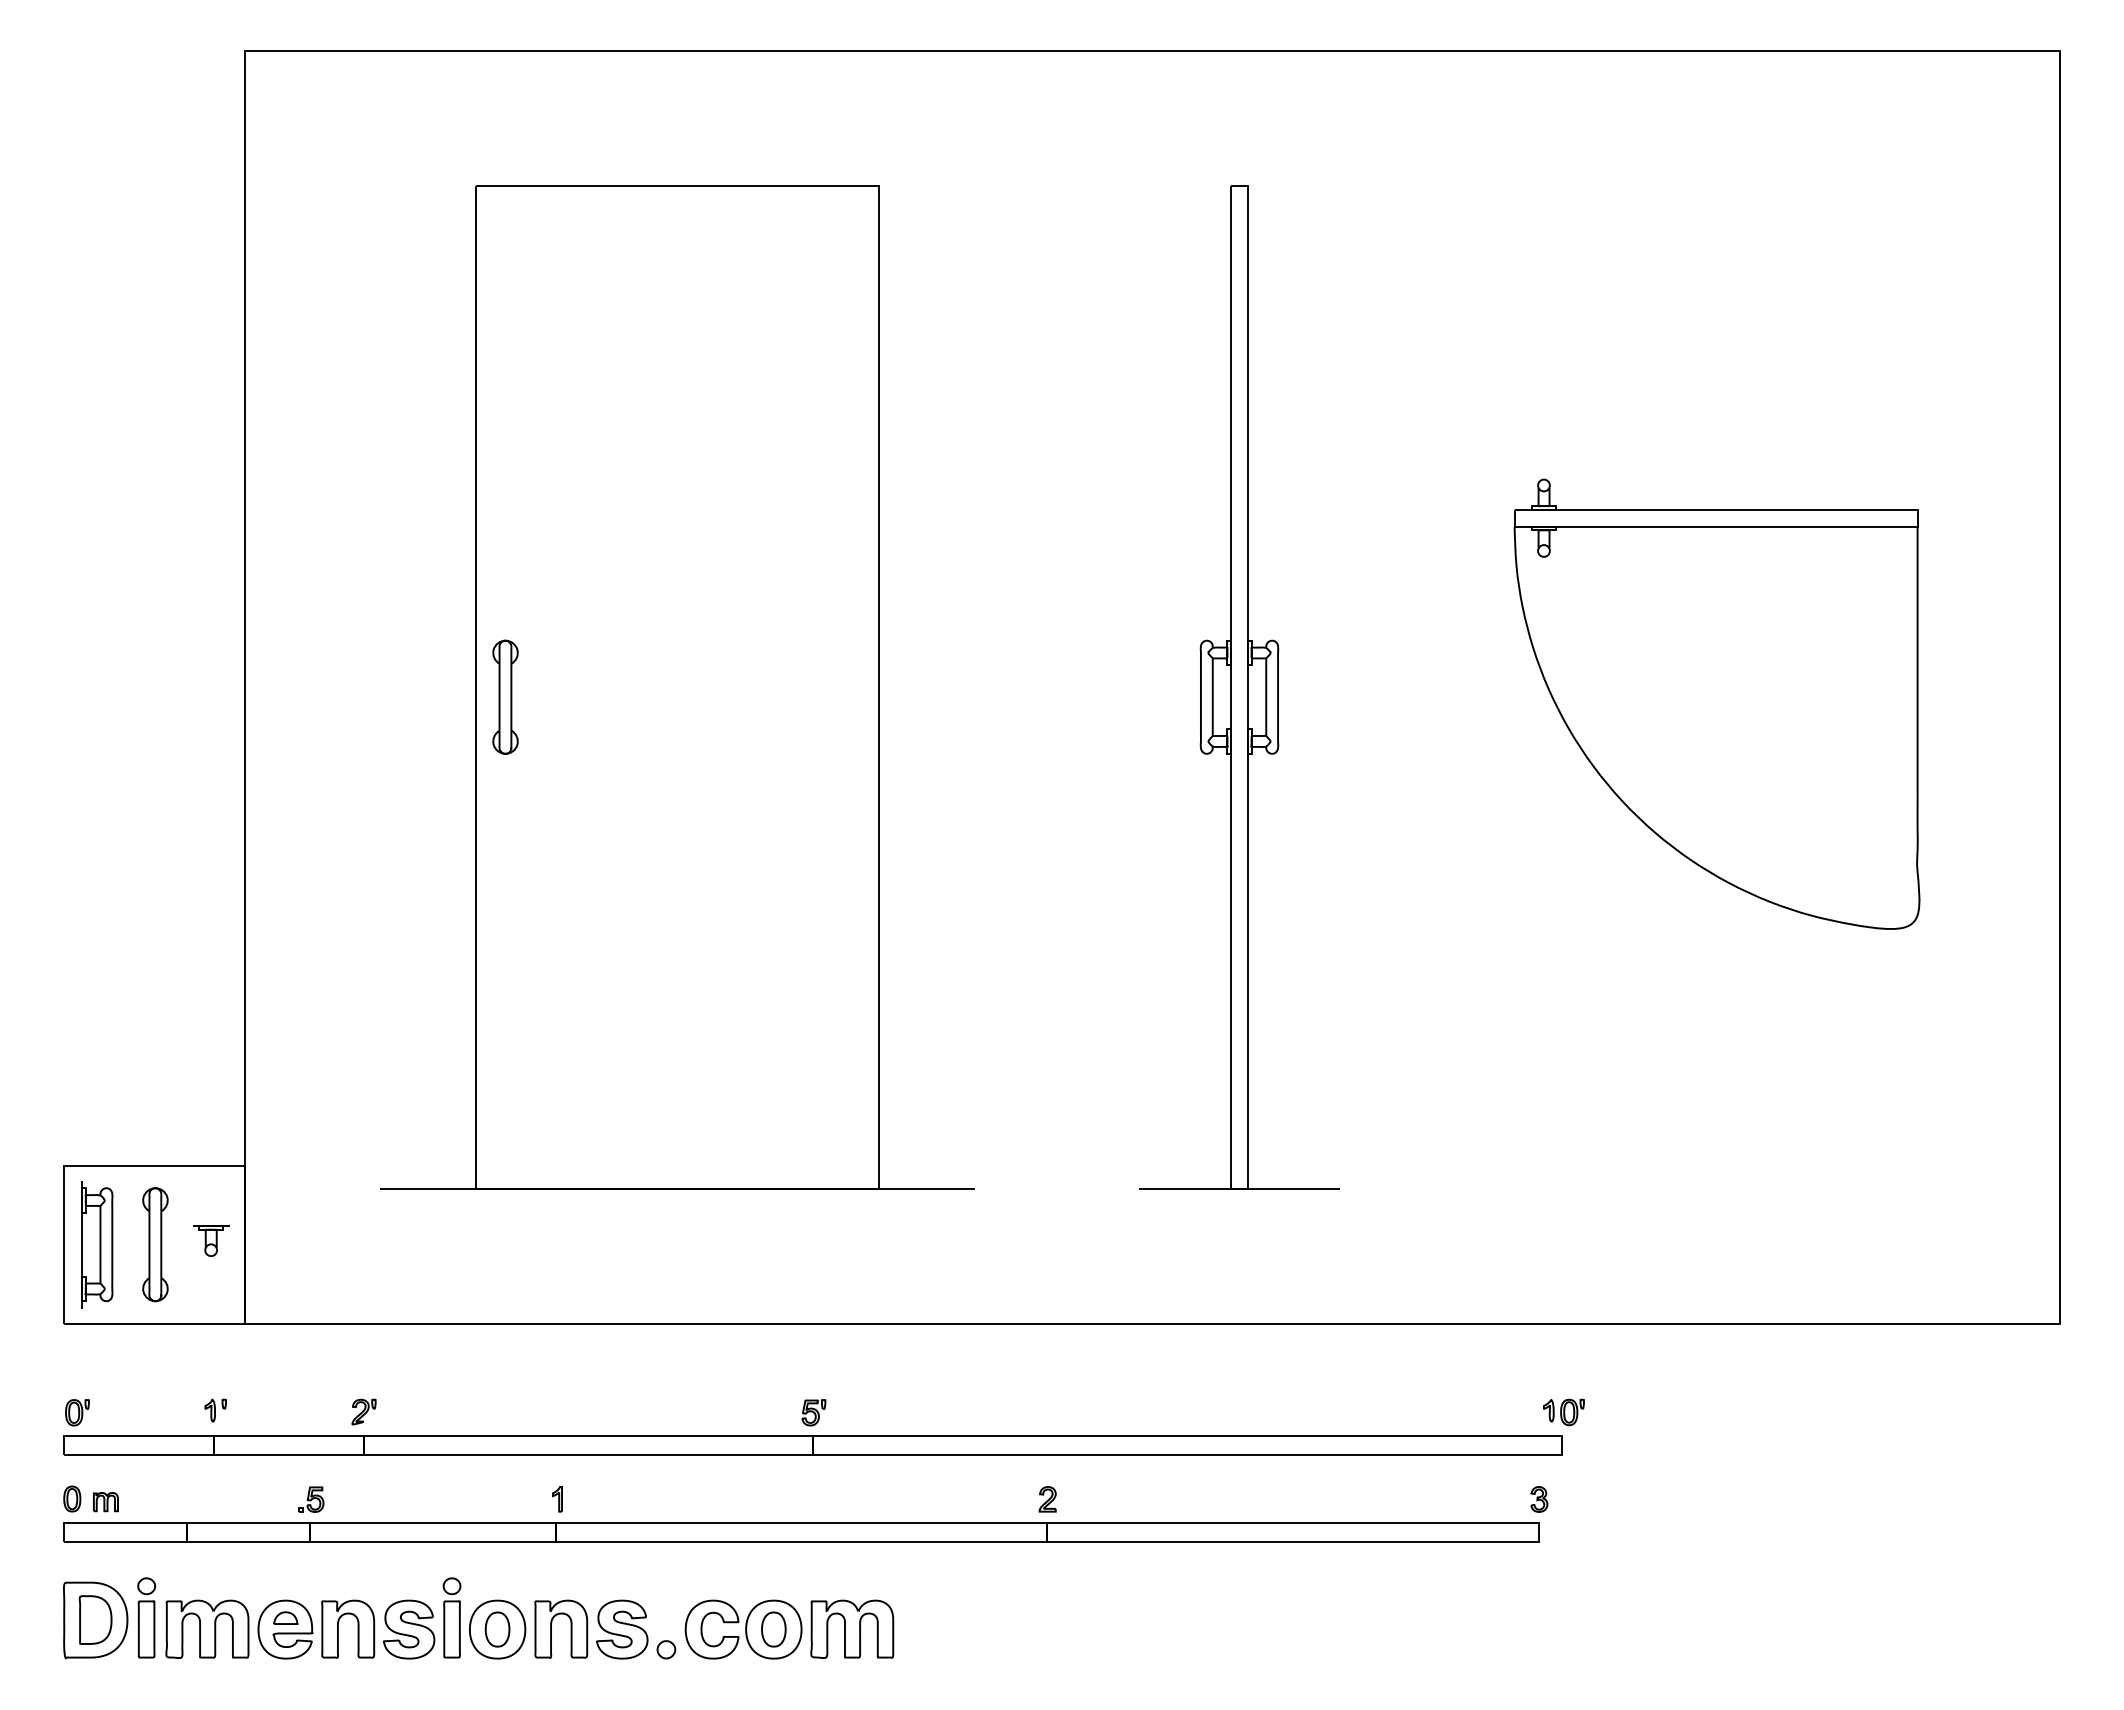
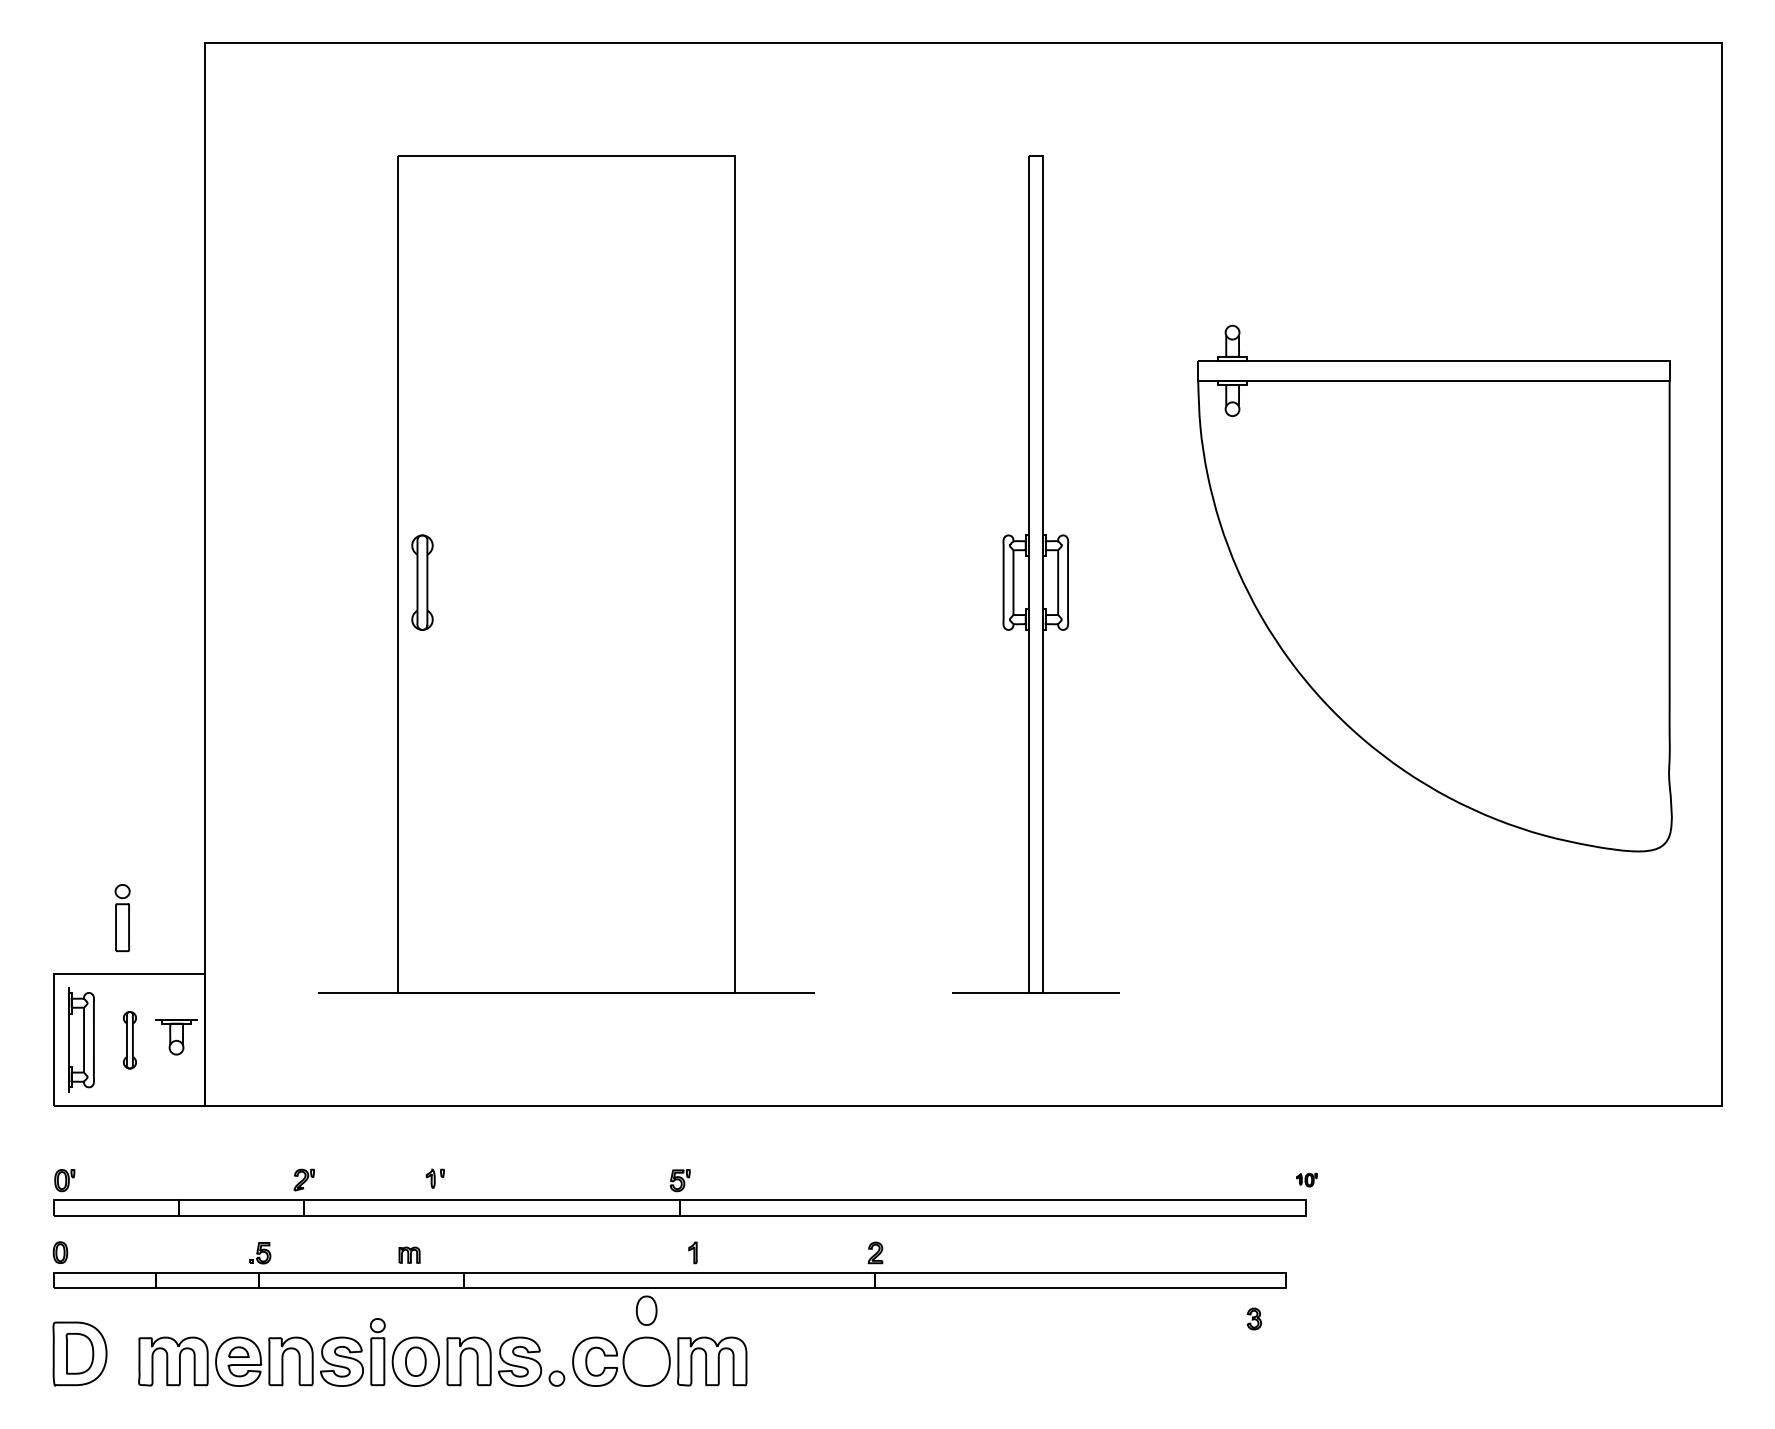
part: (1716, 704) -> (1434, 588), size x1.4
part: (211, 1241) -> (176, 1037), size x1.4
part: (154, 1245) -> (129, 1040), size x0.6
part: (214, 1410) -> (434, 1178), moved
part: (1563, 1411) -> (1306, 1179), size x0.6
part: (556, 1498) -> (692, 1252), moved
part: (1538, 1498) -> (1253, 1318), moved
part: (105, 1501) -> (409, 1254), moved
part: (146, 1618) -> (122, 918), moved
part: (773, 1629) -> (646, 1310), moved

